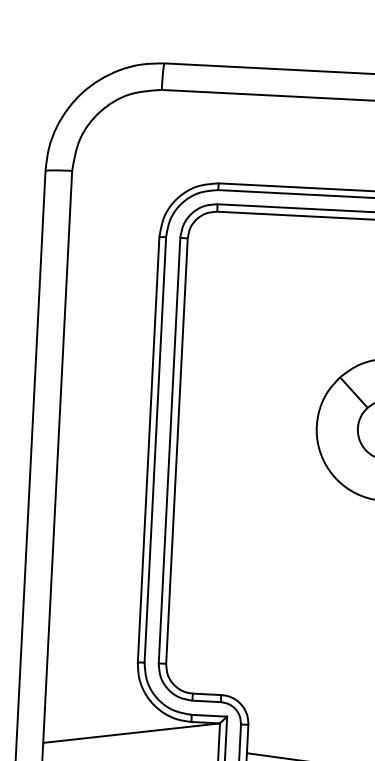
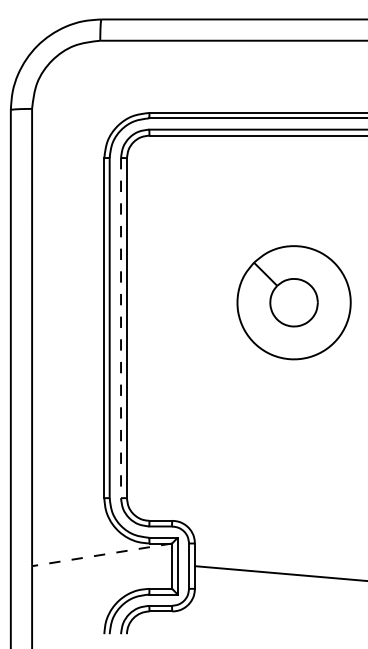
line: (170, 451) -> (121, 328), solid -> dashed
line: (132, 732) -> (102, 554), solid -> dashed

